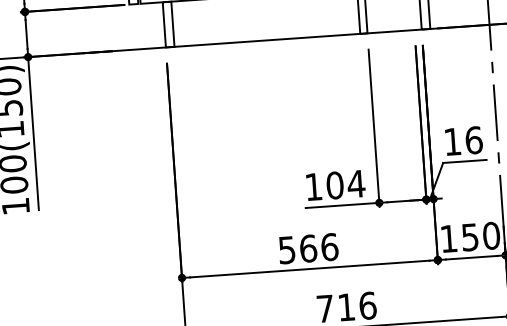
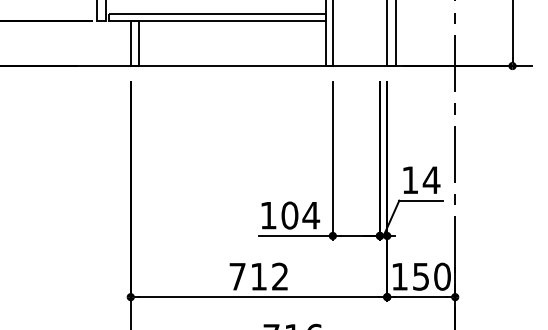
text: (473, 140) -> (431, 180), 16 -> 14
text: (307, 248) -> (258, 276), 566 -> 712

